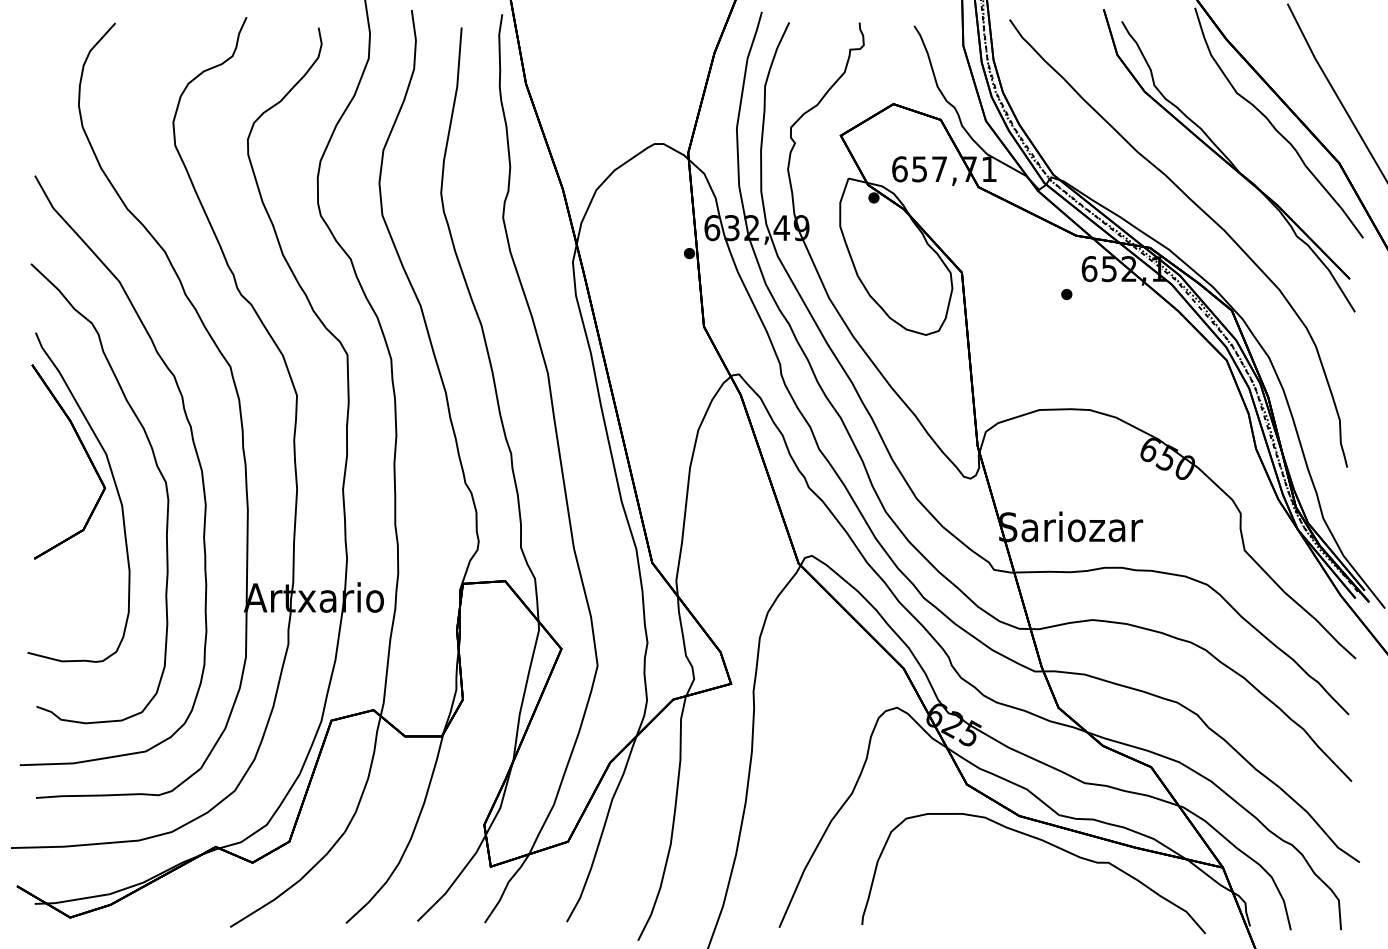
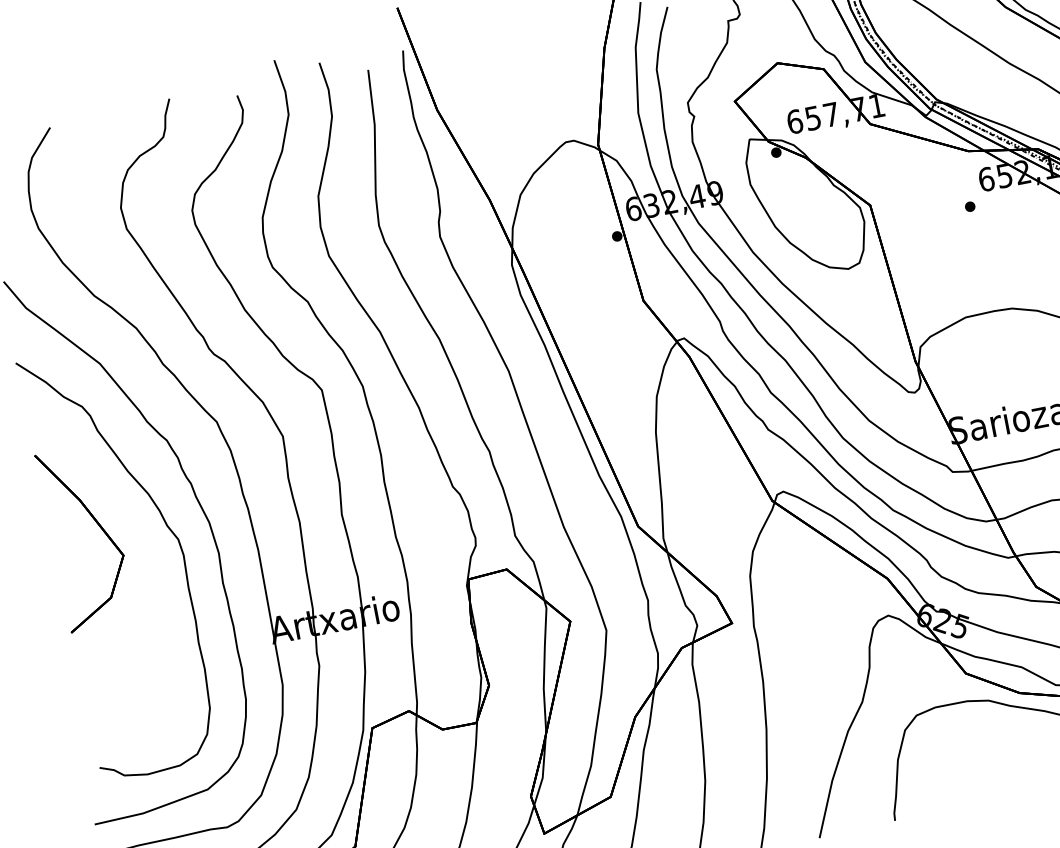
curve: (115, 488) -> (133, 553), removed

